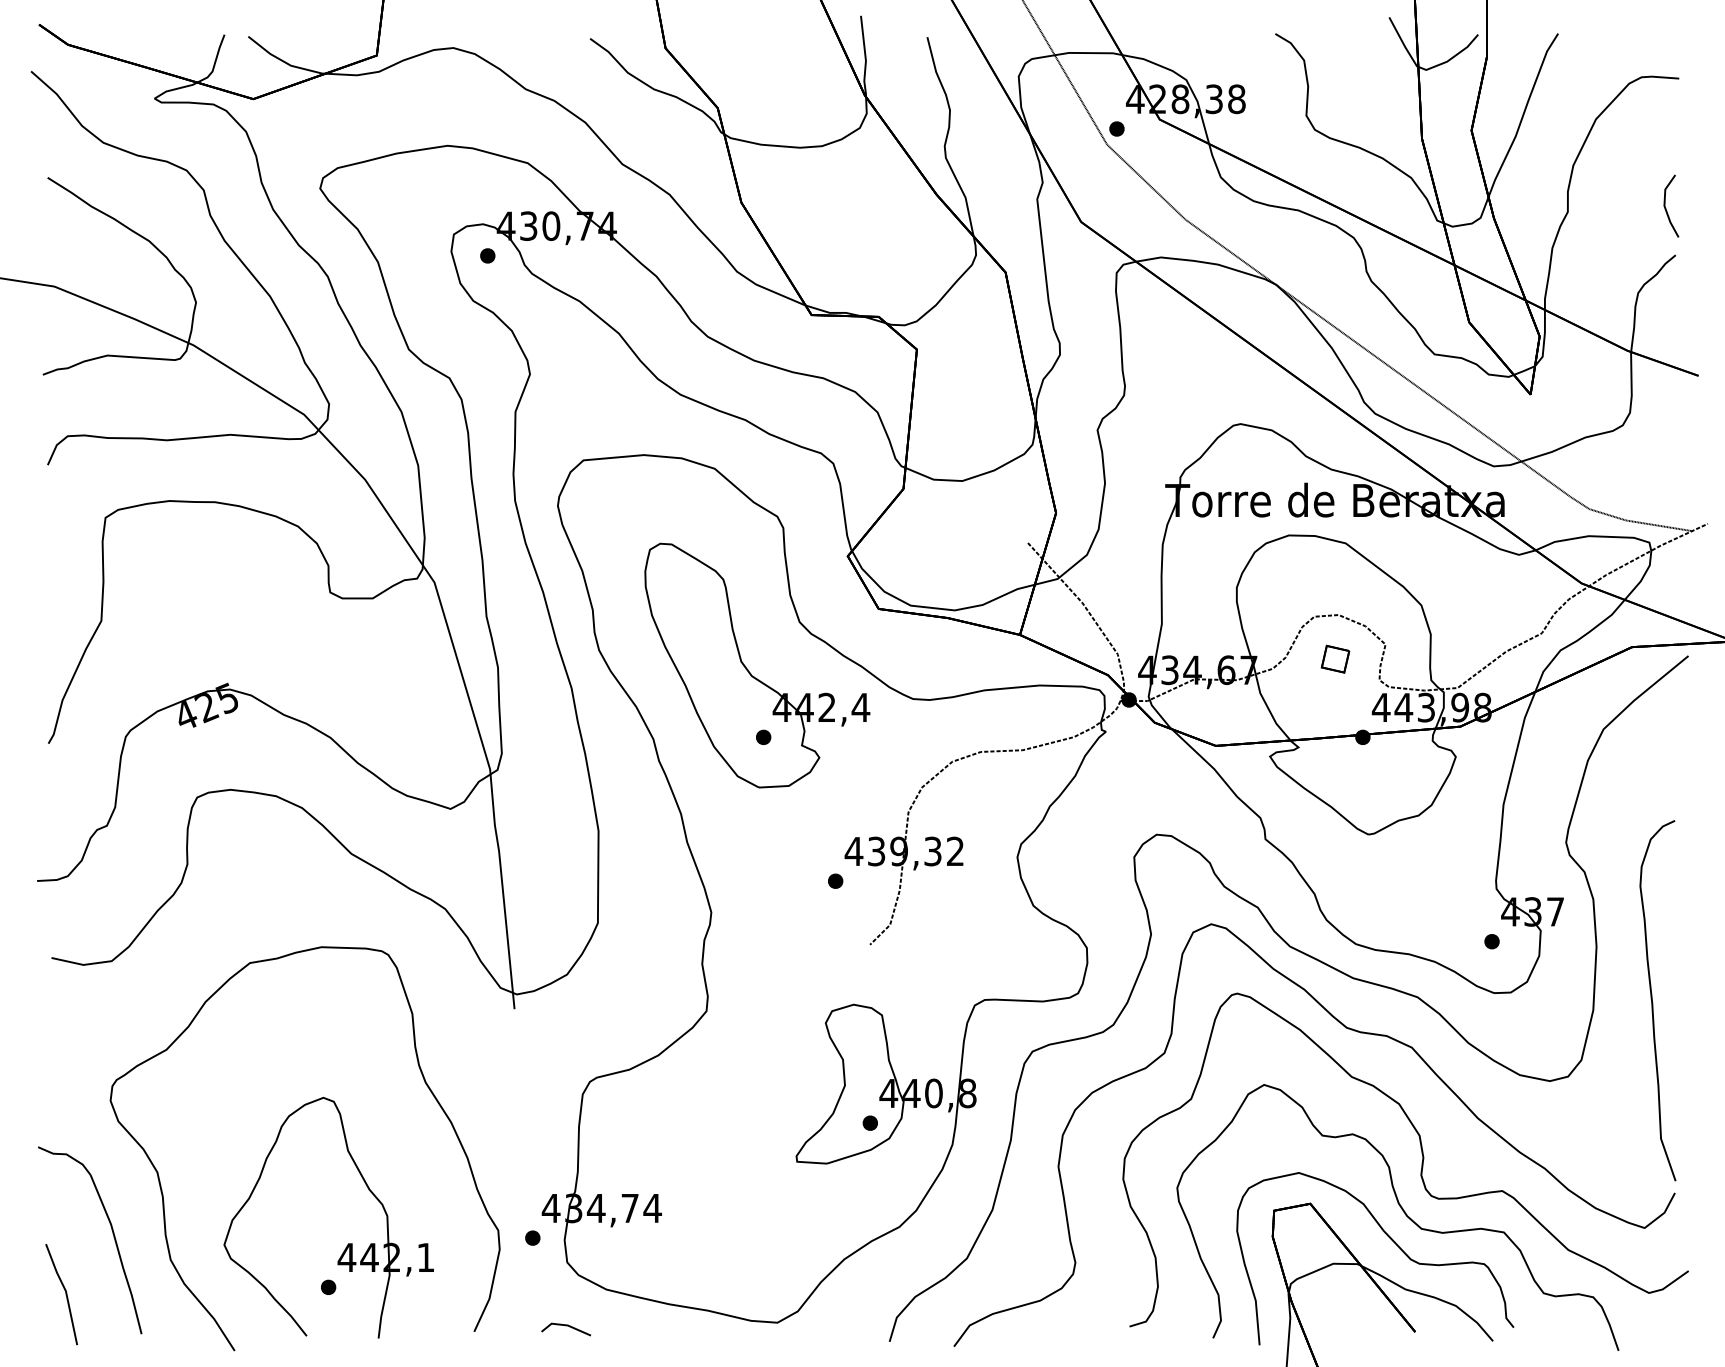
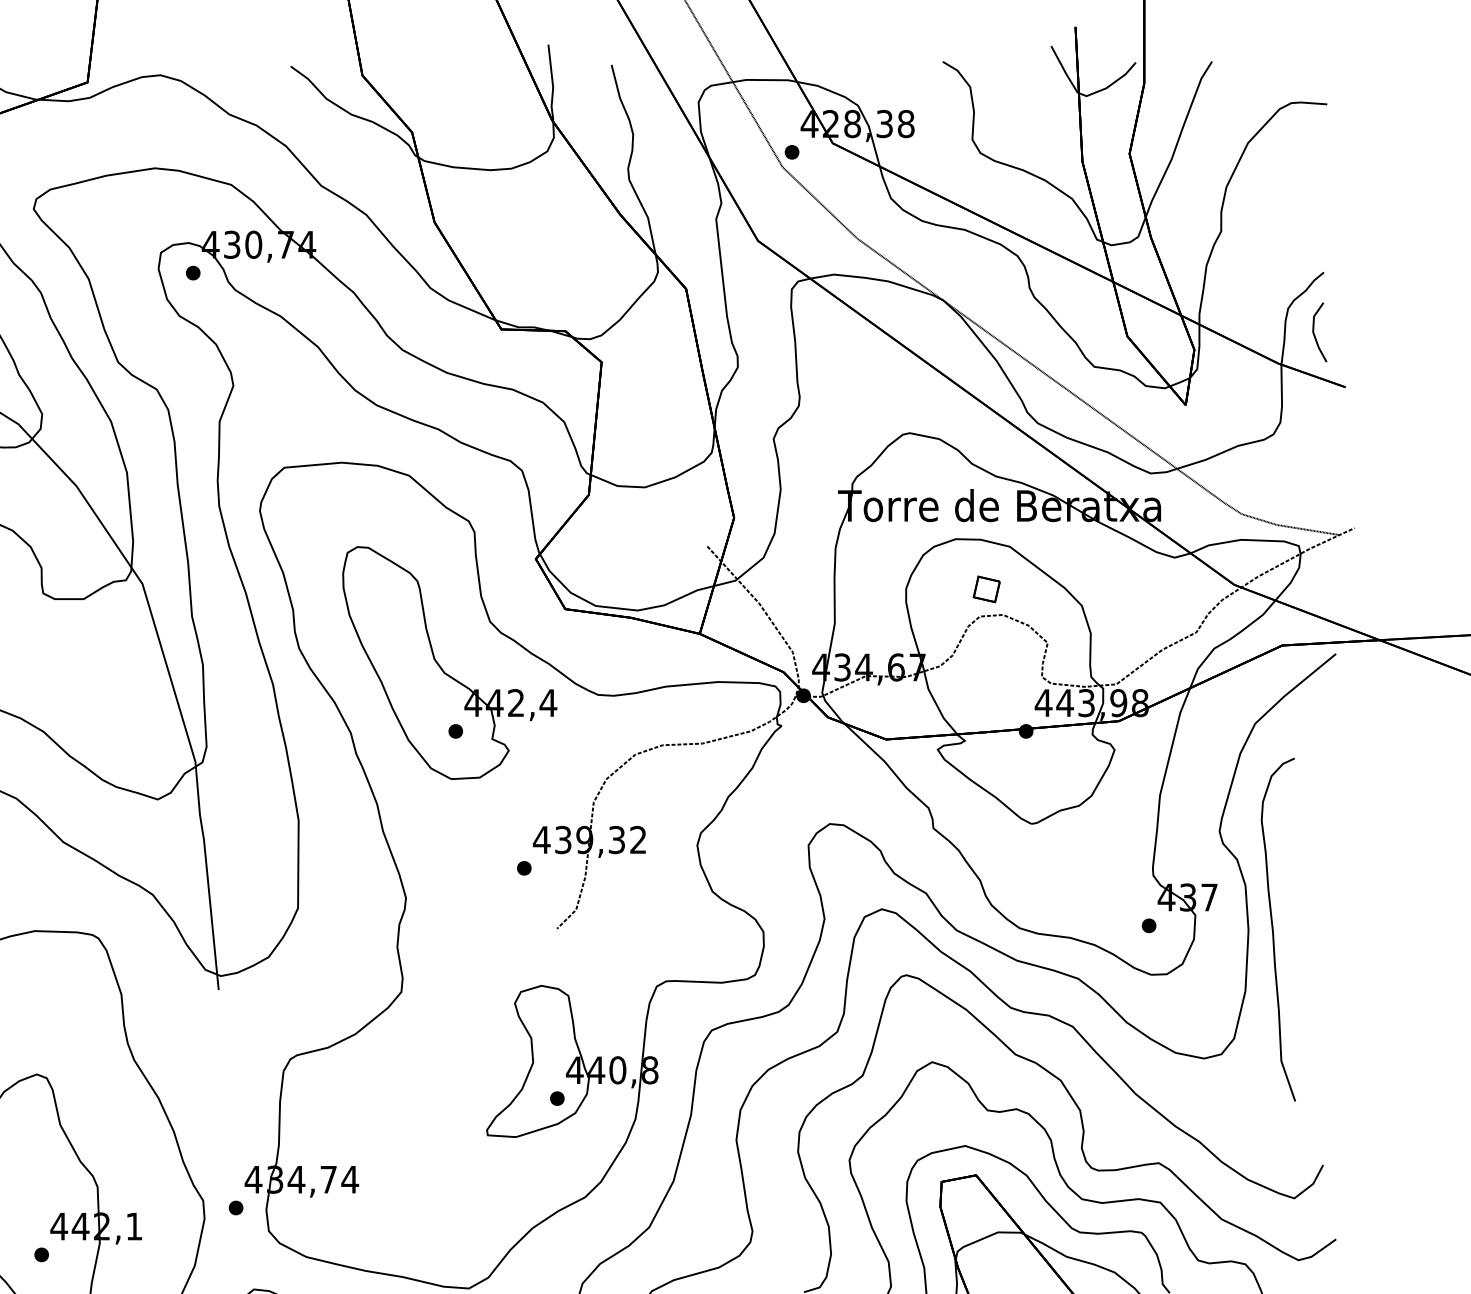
line: (1666, 208) -> (1315, 334), moved
part: (1335, 658) -> (986, 588), moved
curve: (1653, 1002) -> (1274, 931), moved

